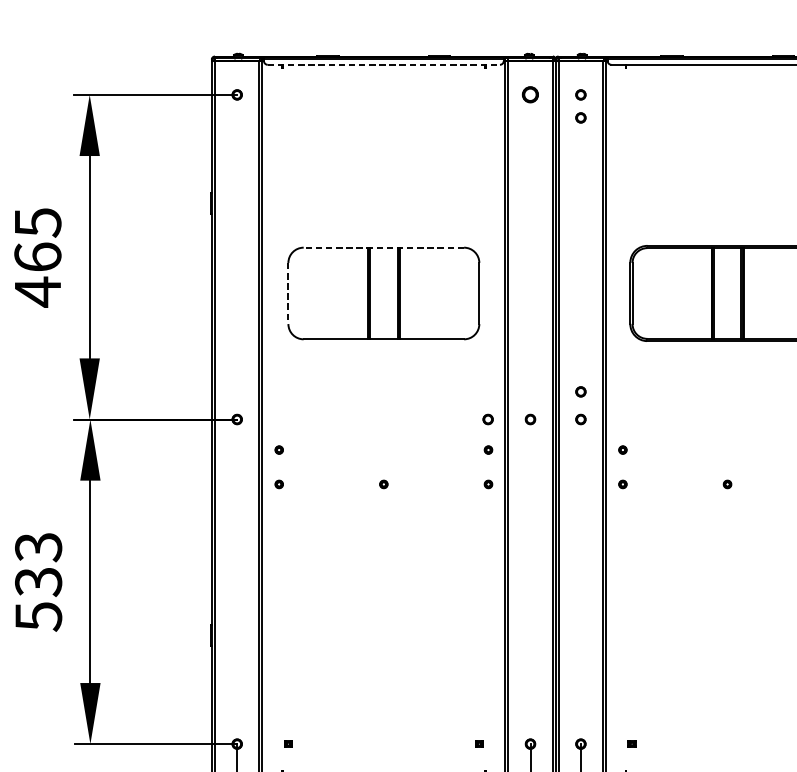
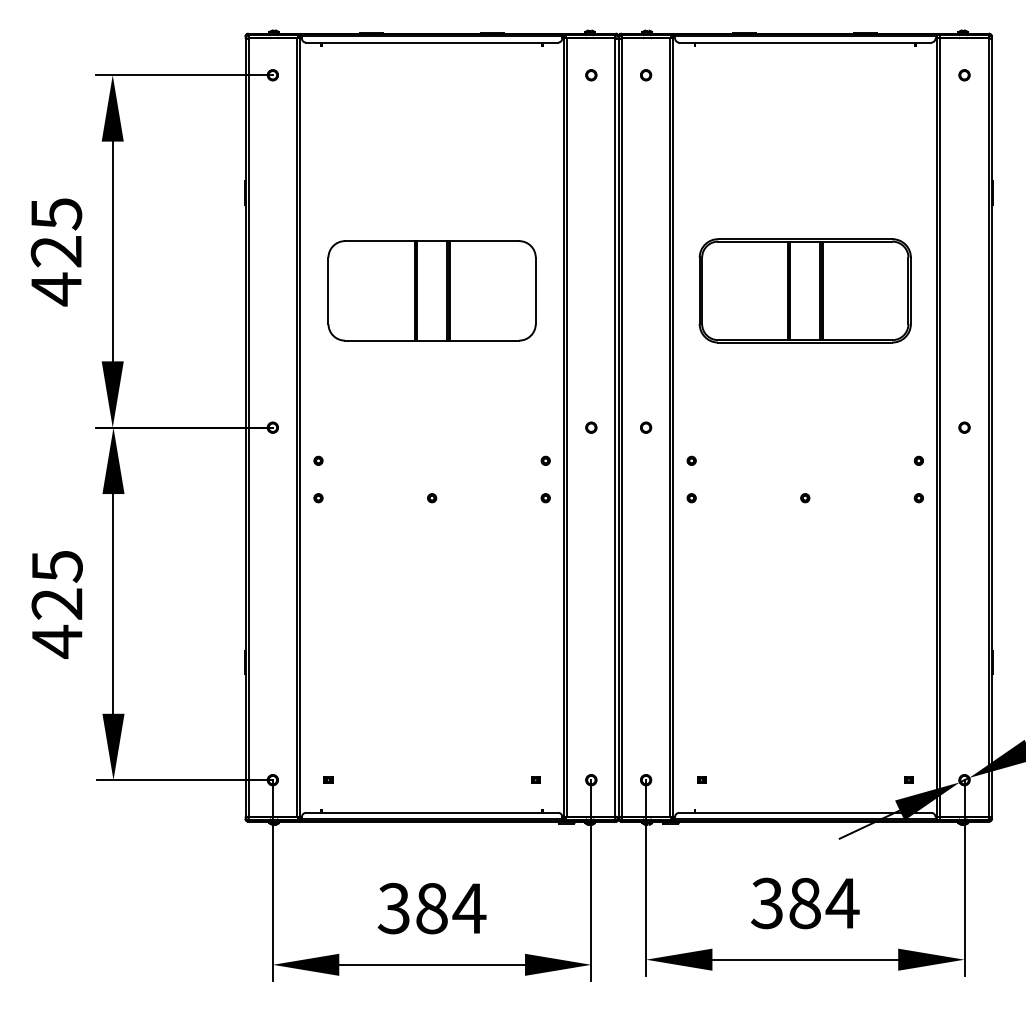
line: (384, 64) -> (432, 42), dashed -> solid
part: (530, 95) -> (591, 75), size x0.62
part: (581, 118) -> (646, 100), removed
line: (383, 248) -> (431, 241), dashed -> solid
text: (37, 257) -> (56, 251), 465 -> 425
line: (288, 294) -> (328, 291), dashed -> solid
part: (581, 391) -> (646, 397), removed
part: (488, 419) -> (545, 427), removed
text: (37, 582) -> (56, 604), 533 -> 425

